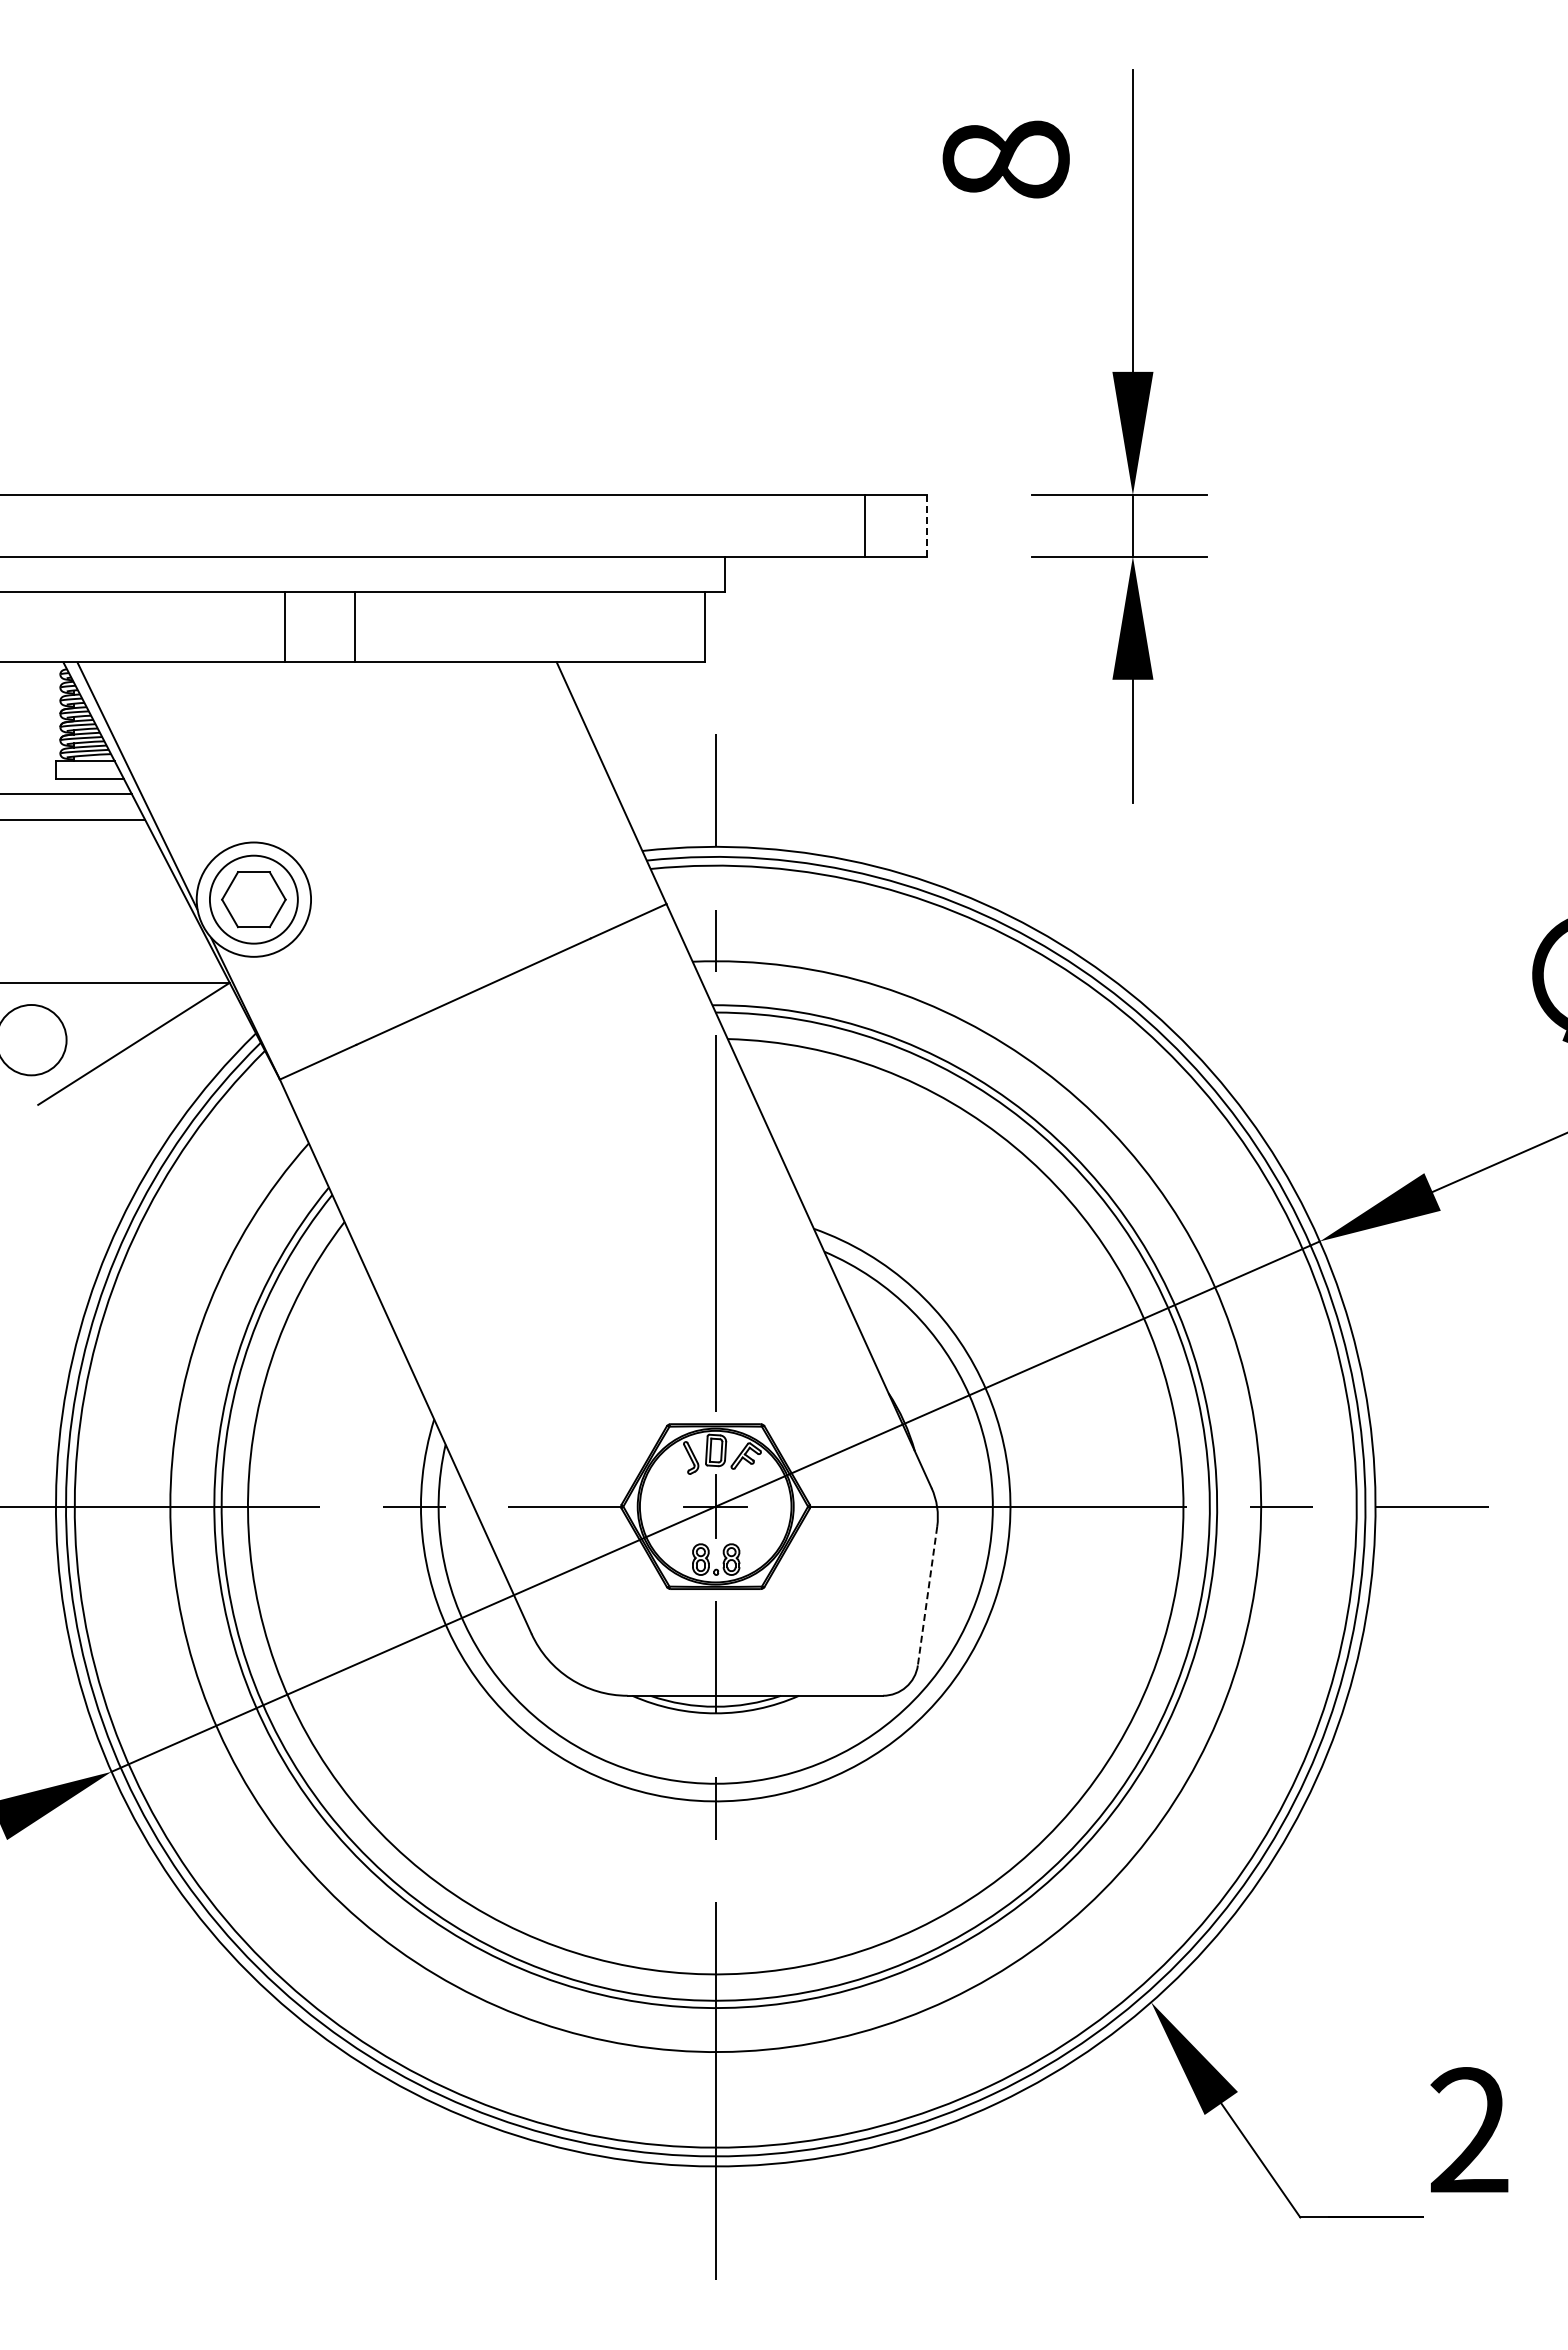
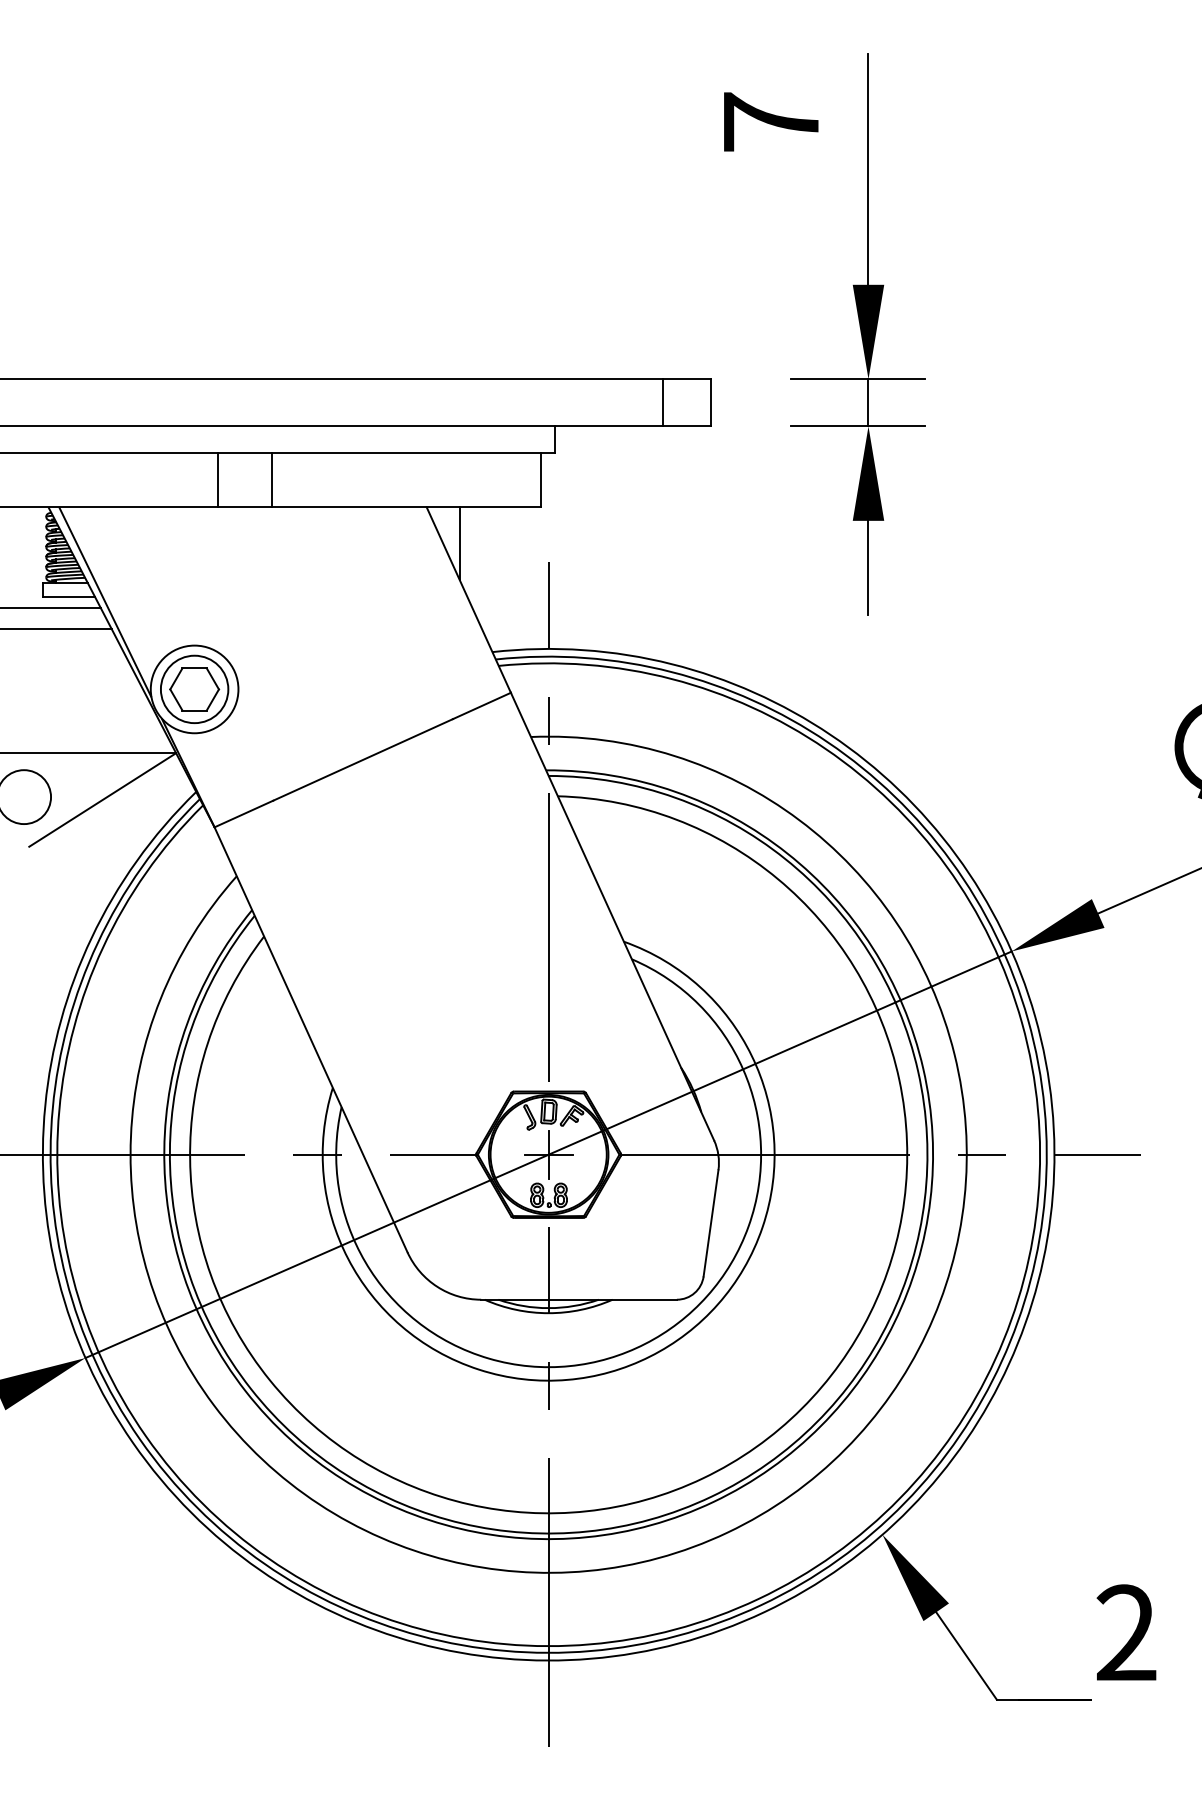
text: (1005, 159) -> (770, 122), 8 -> 7
line: (926, 525) -> (710, 402), dashed -> solid
line: (599, 709) -> (459, 543), added
line: (927, 1596) -> (711, 1223), dashed -> solid

